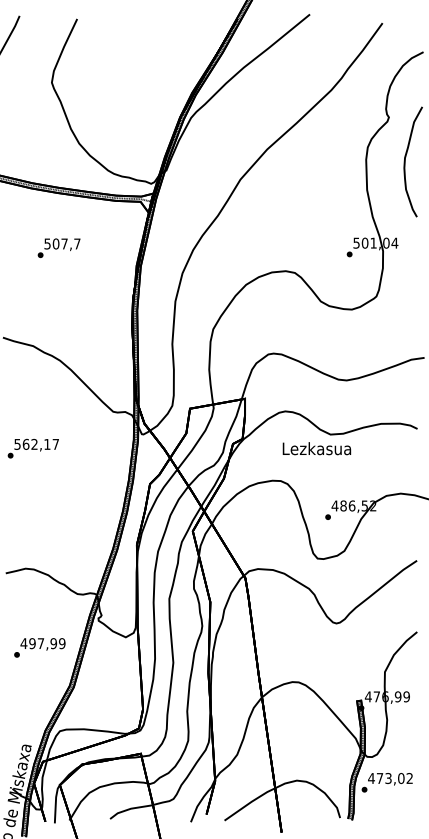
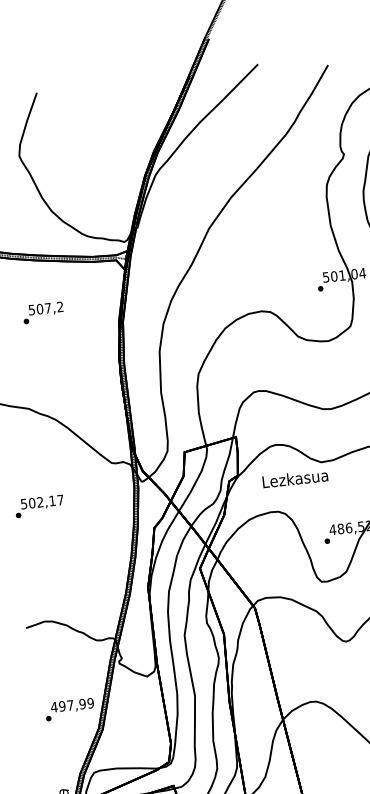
text: (77, 243) -> (60, 306), 507,7 -> 507,2
text: (26, 443) -> (32, 502), 562,17 -> 502,17
text: (316, 448) -> (294, 478), moved
text: (39, 647) -> (69, 709), moved

